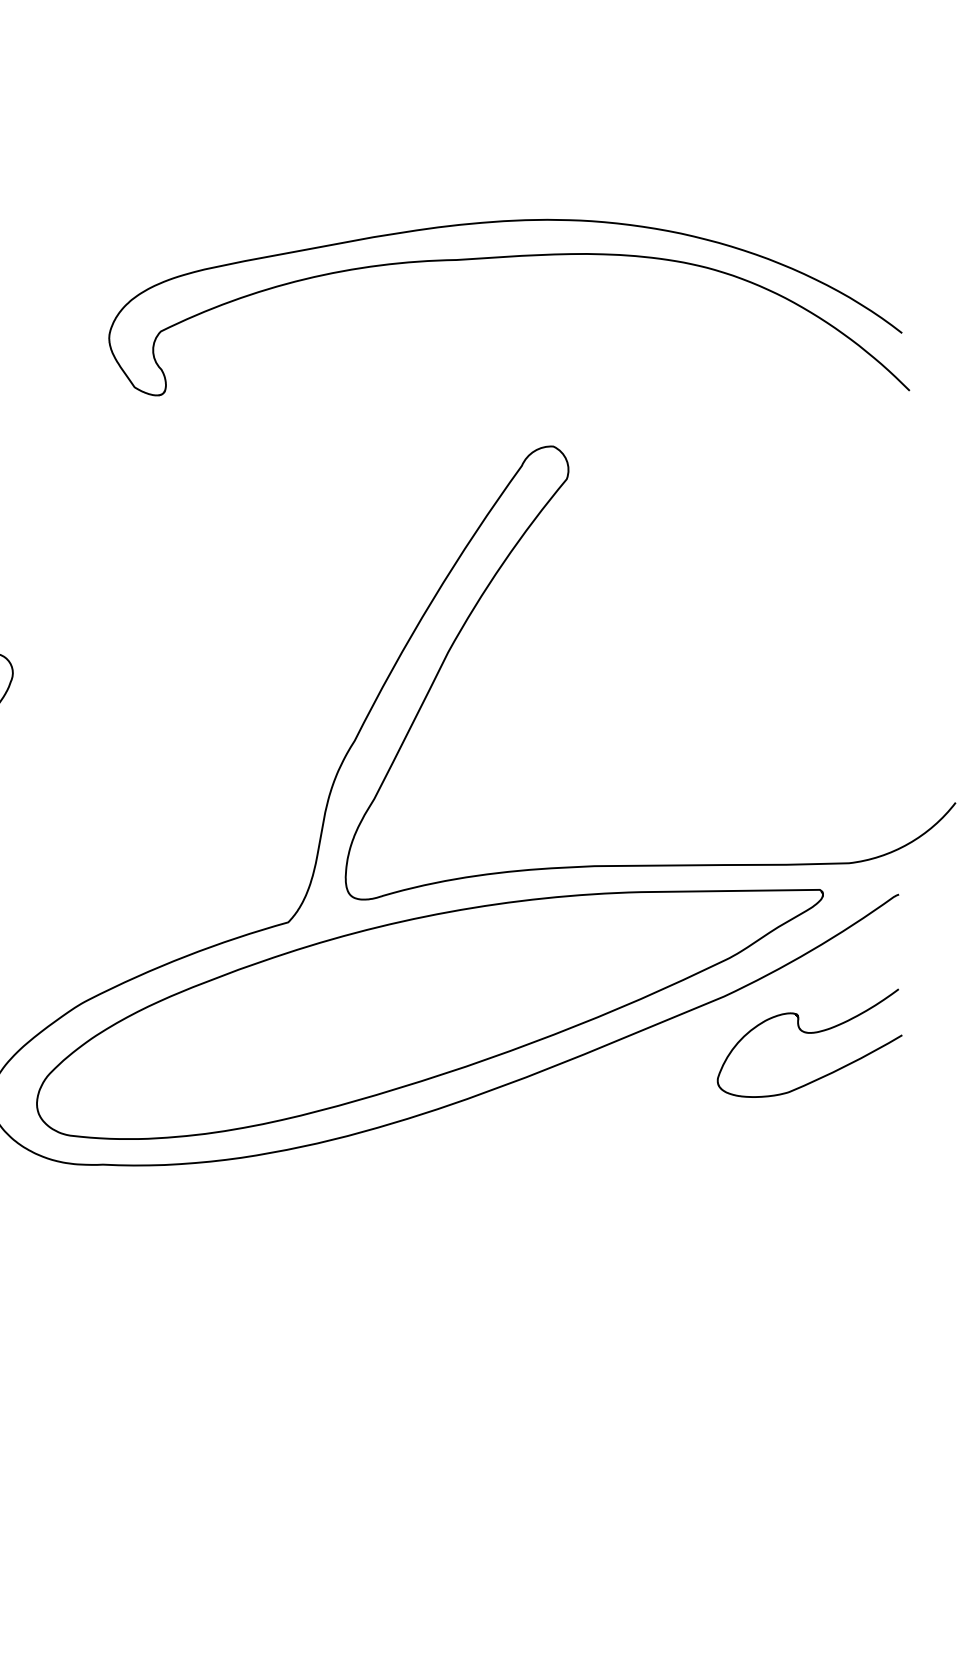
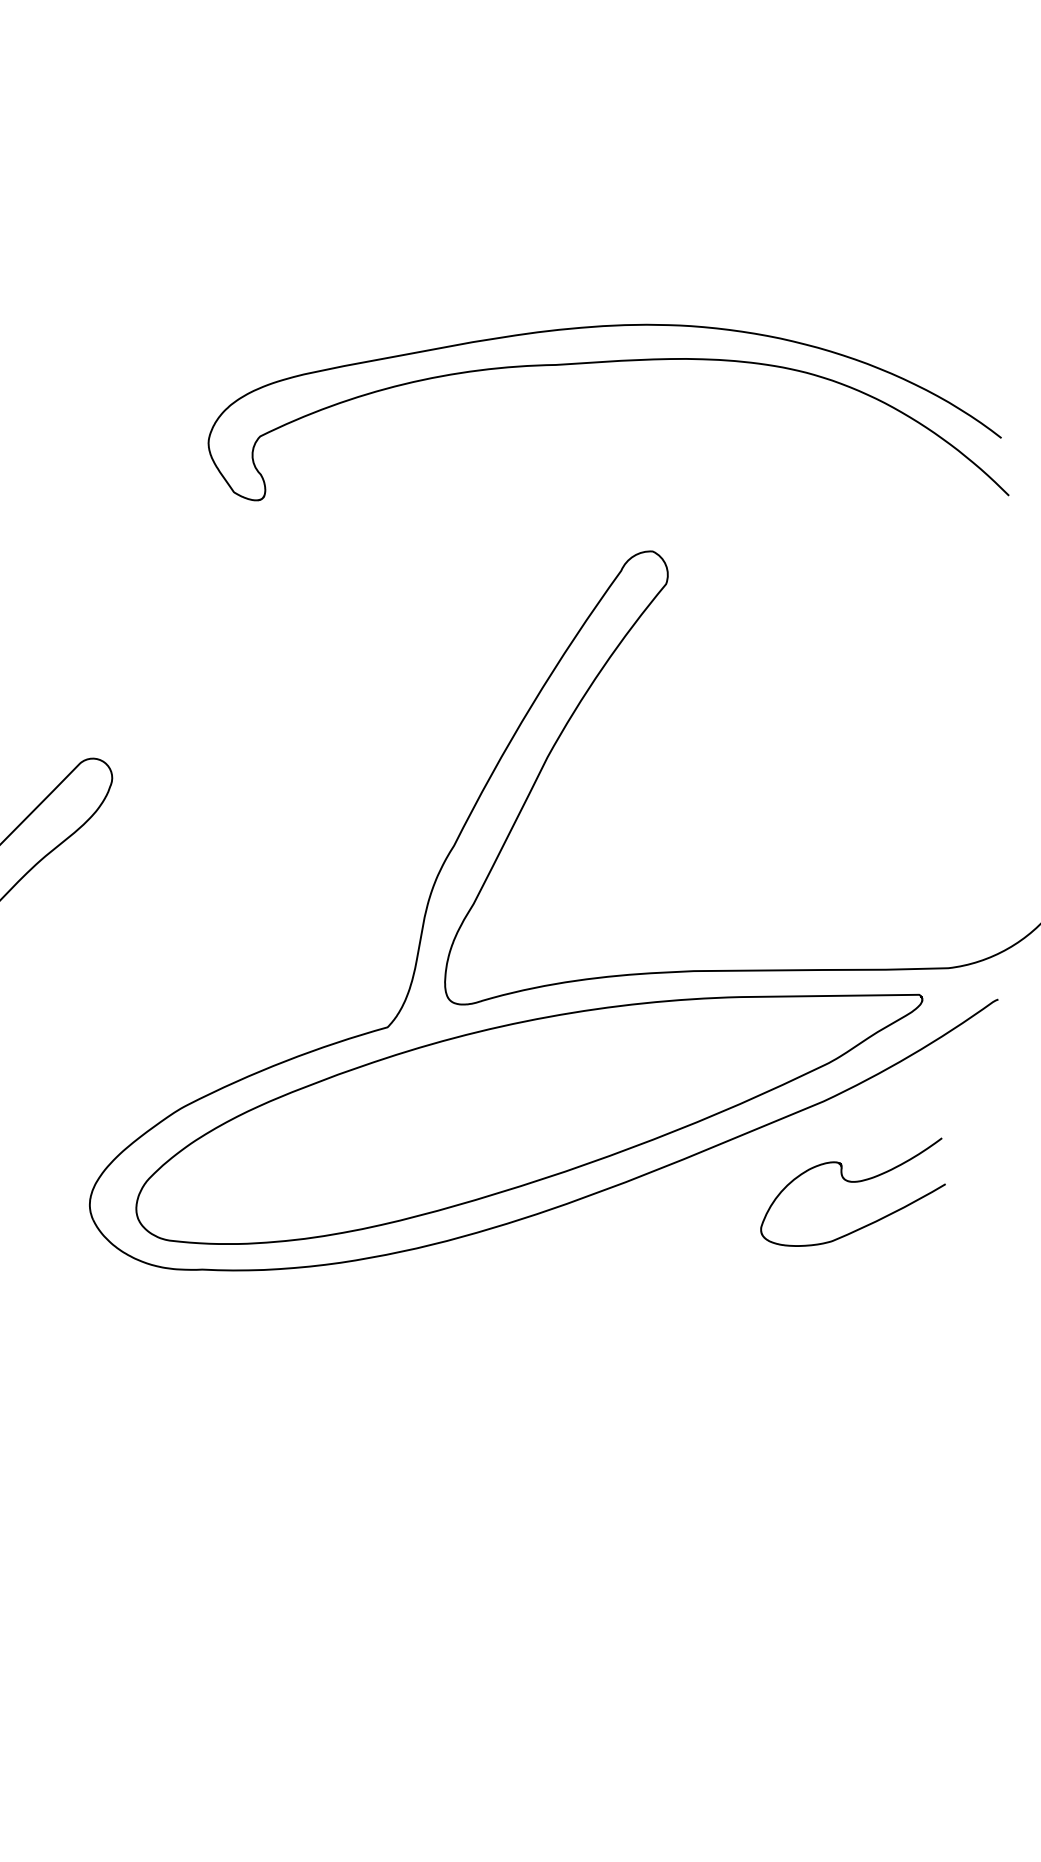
curve: (809, 1033) -> (852, 1182), moved

